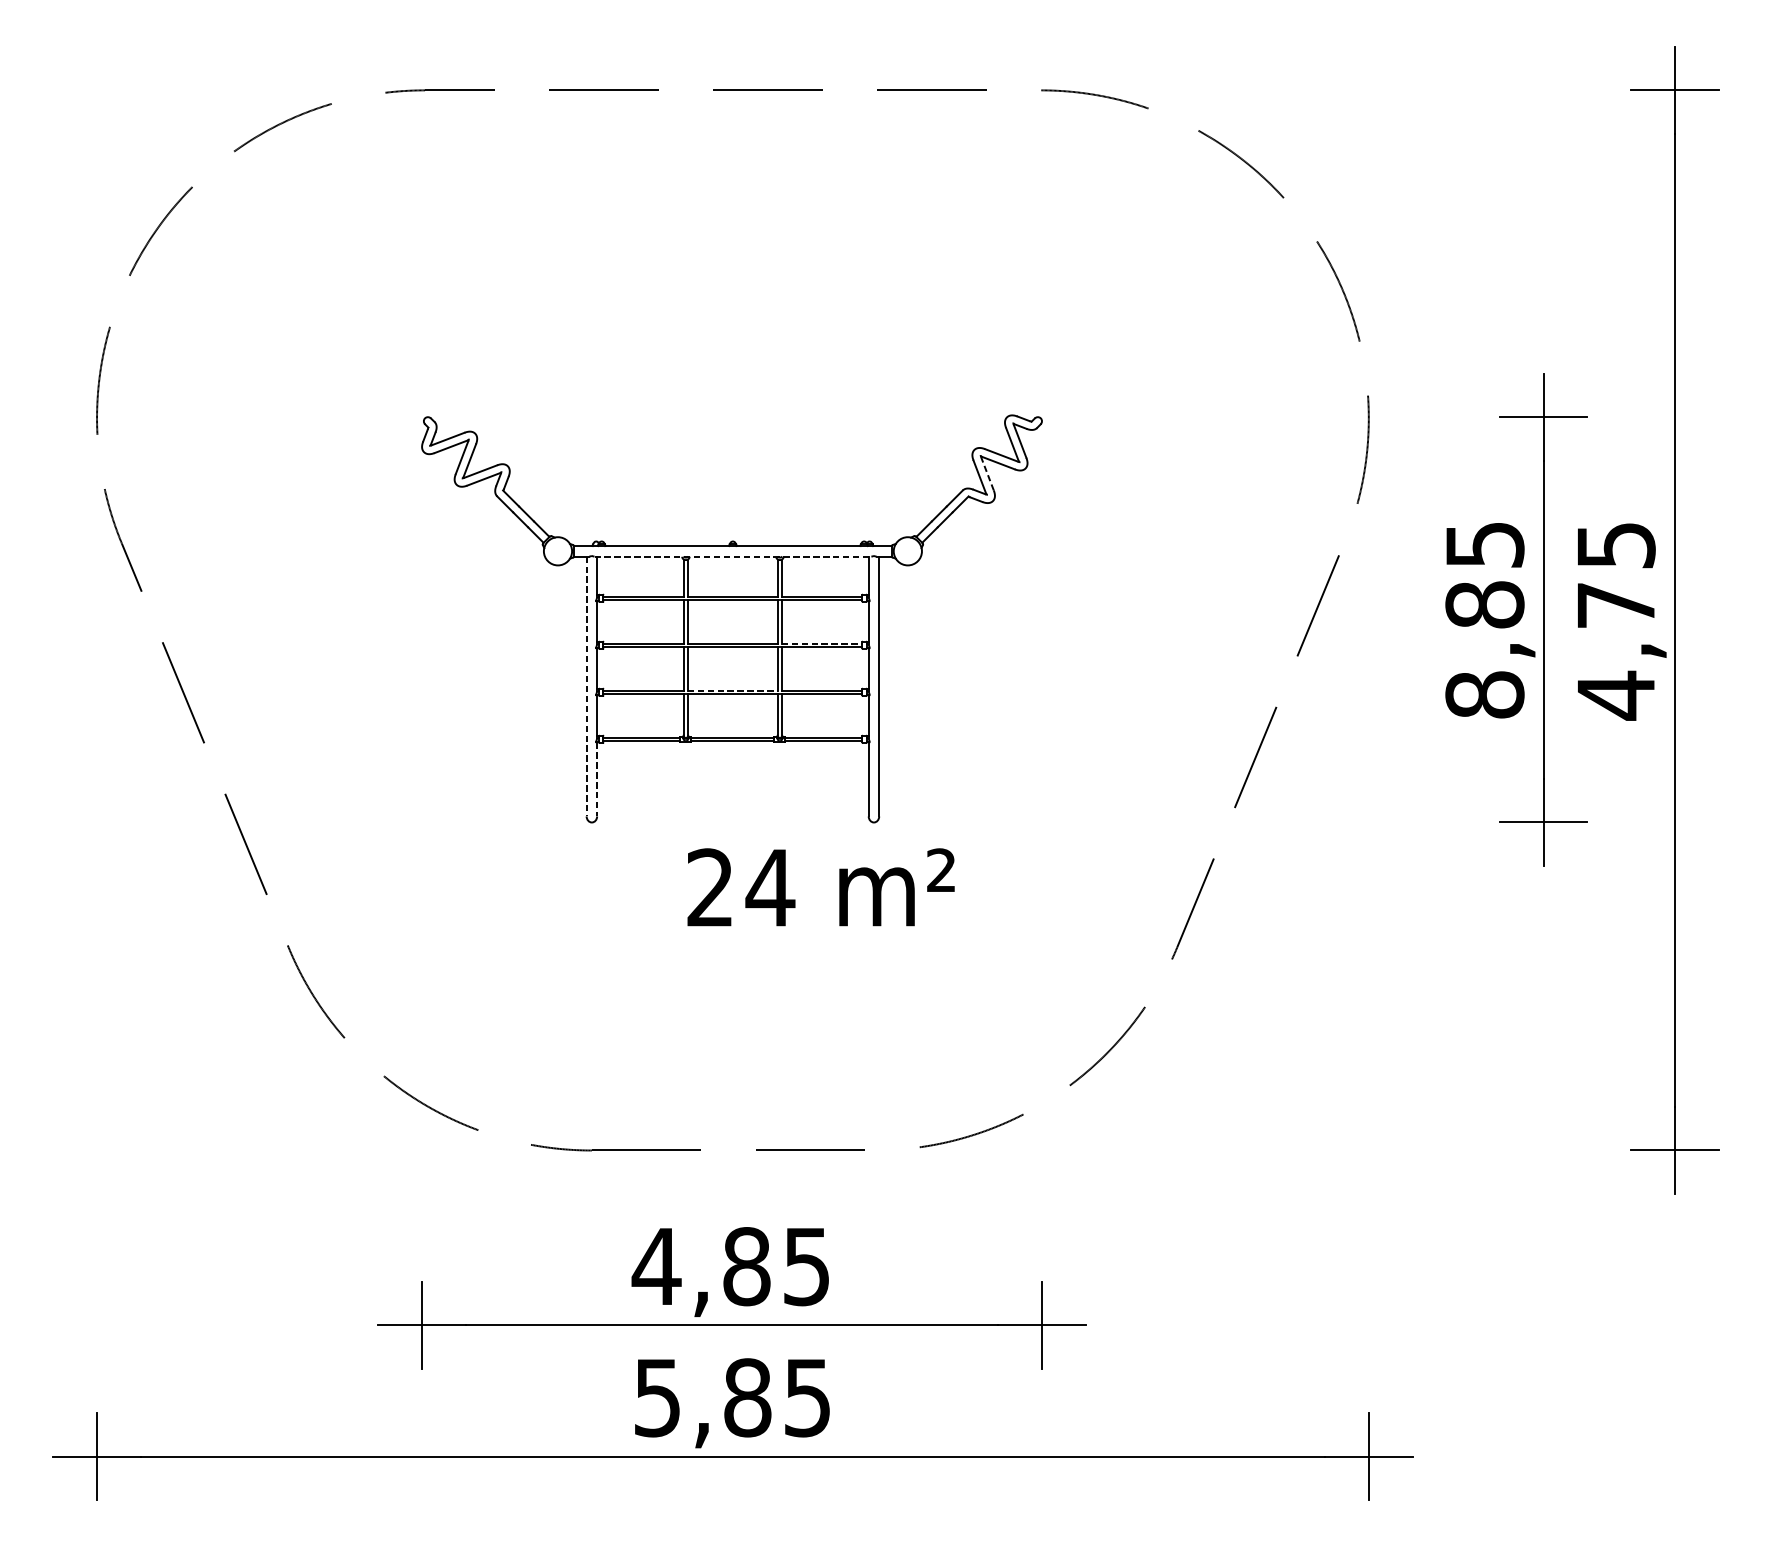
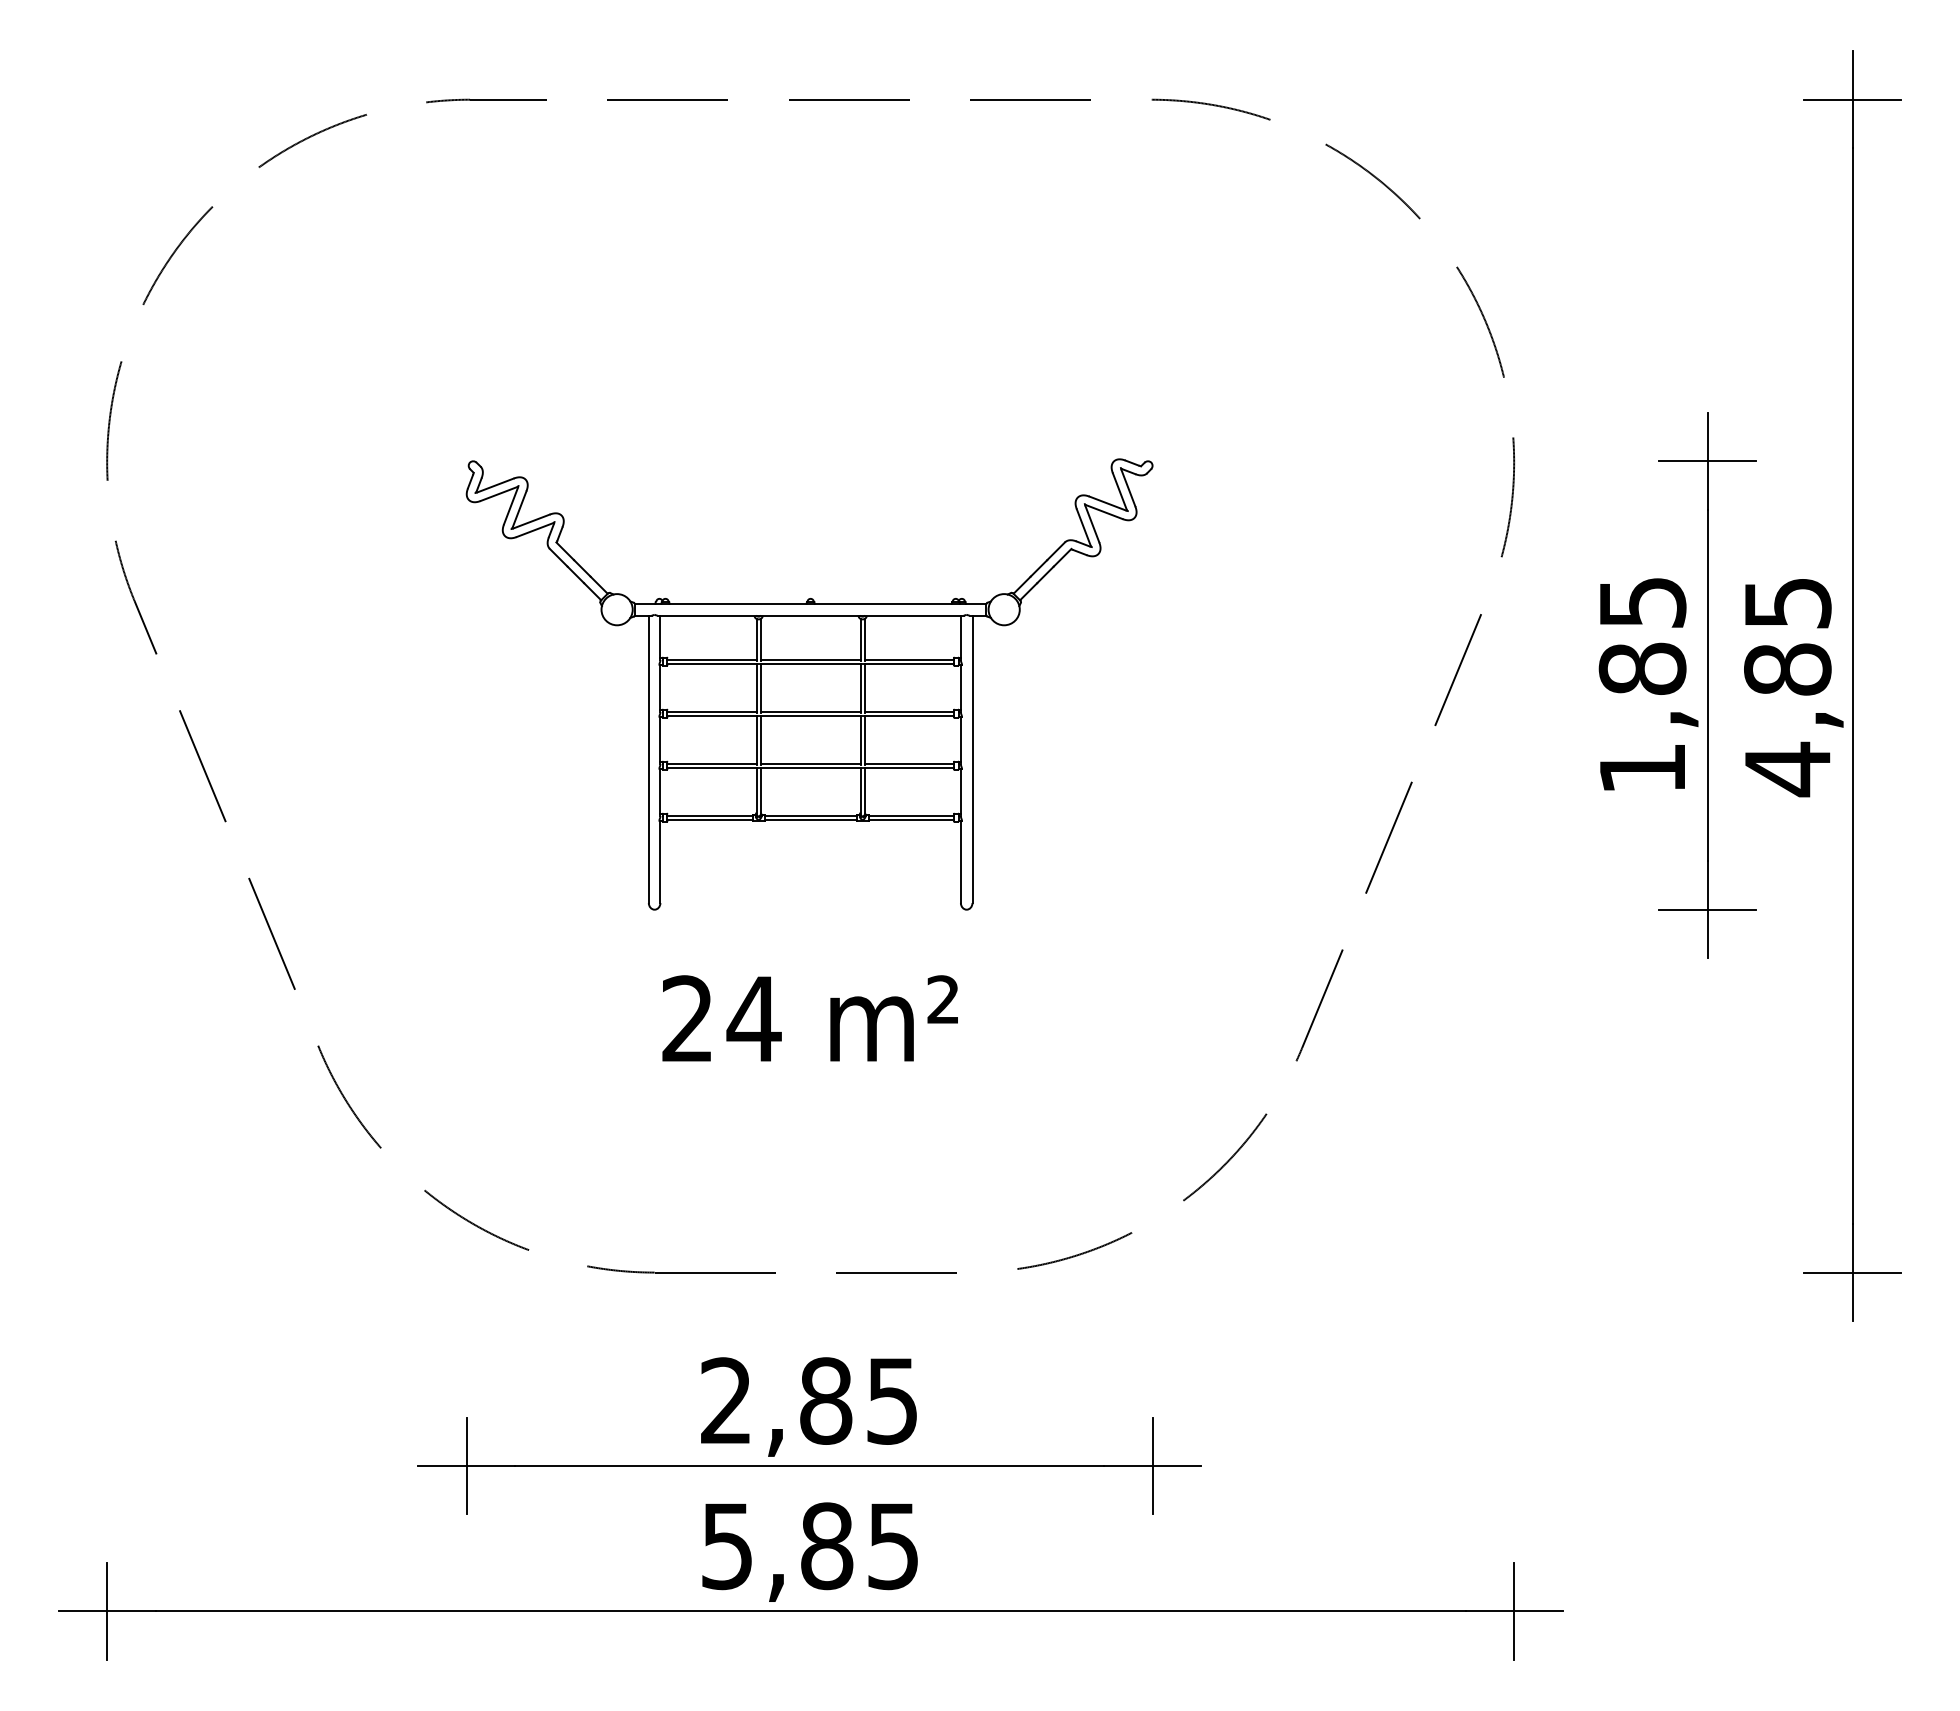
line: (987, 473) -> (1092, 523), dashed -> solid
line: (733, 556) -> (811, 615), dashed -> solid
text: (1615, 605) -> (1787, 669), 4,75 -> 4,85
line: (822, 643) -> (909, 711), dashed -> solid
line: (586, 686) -> (648, 759), dashed -> solid
line: (733, 690) -> (811, 763), dashed -> solid
text: (1484, 694) -> (1642, 768), 8,85 -> 1,85
line: (597, 779) -> (660, 862), dashed -> solid
text: (820, 887) -> (809, 1018), moved
text: (655, 1266) -> (725, 1400), 4,85 -> 2,85

